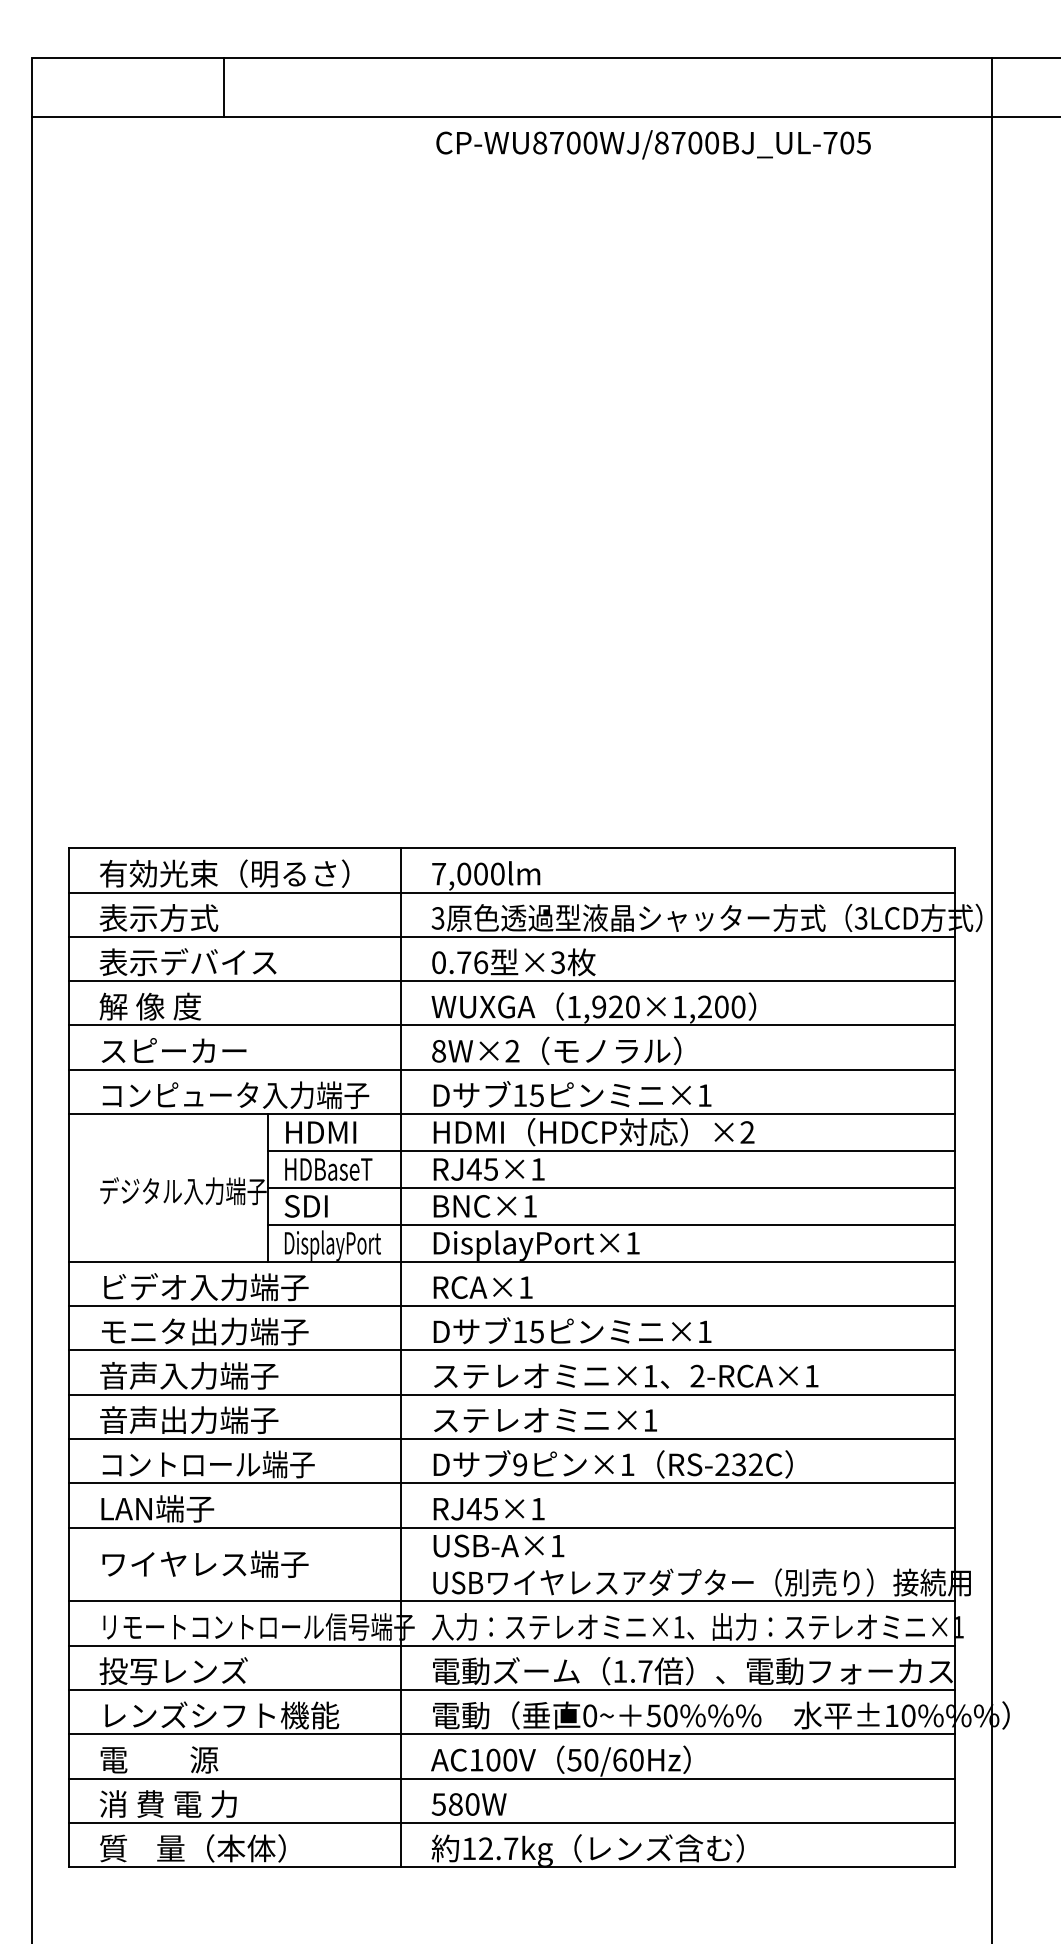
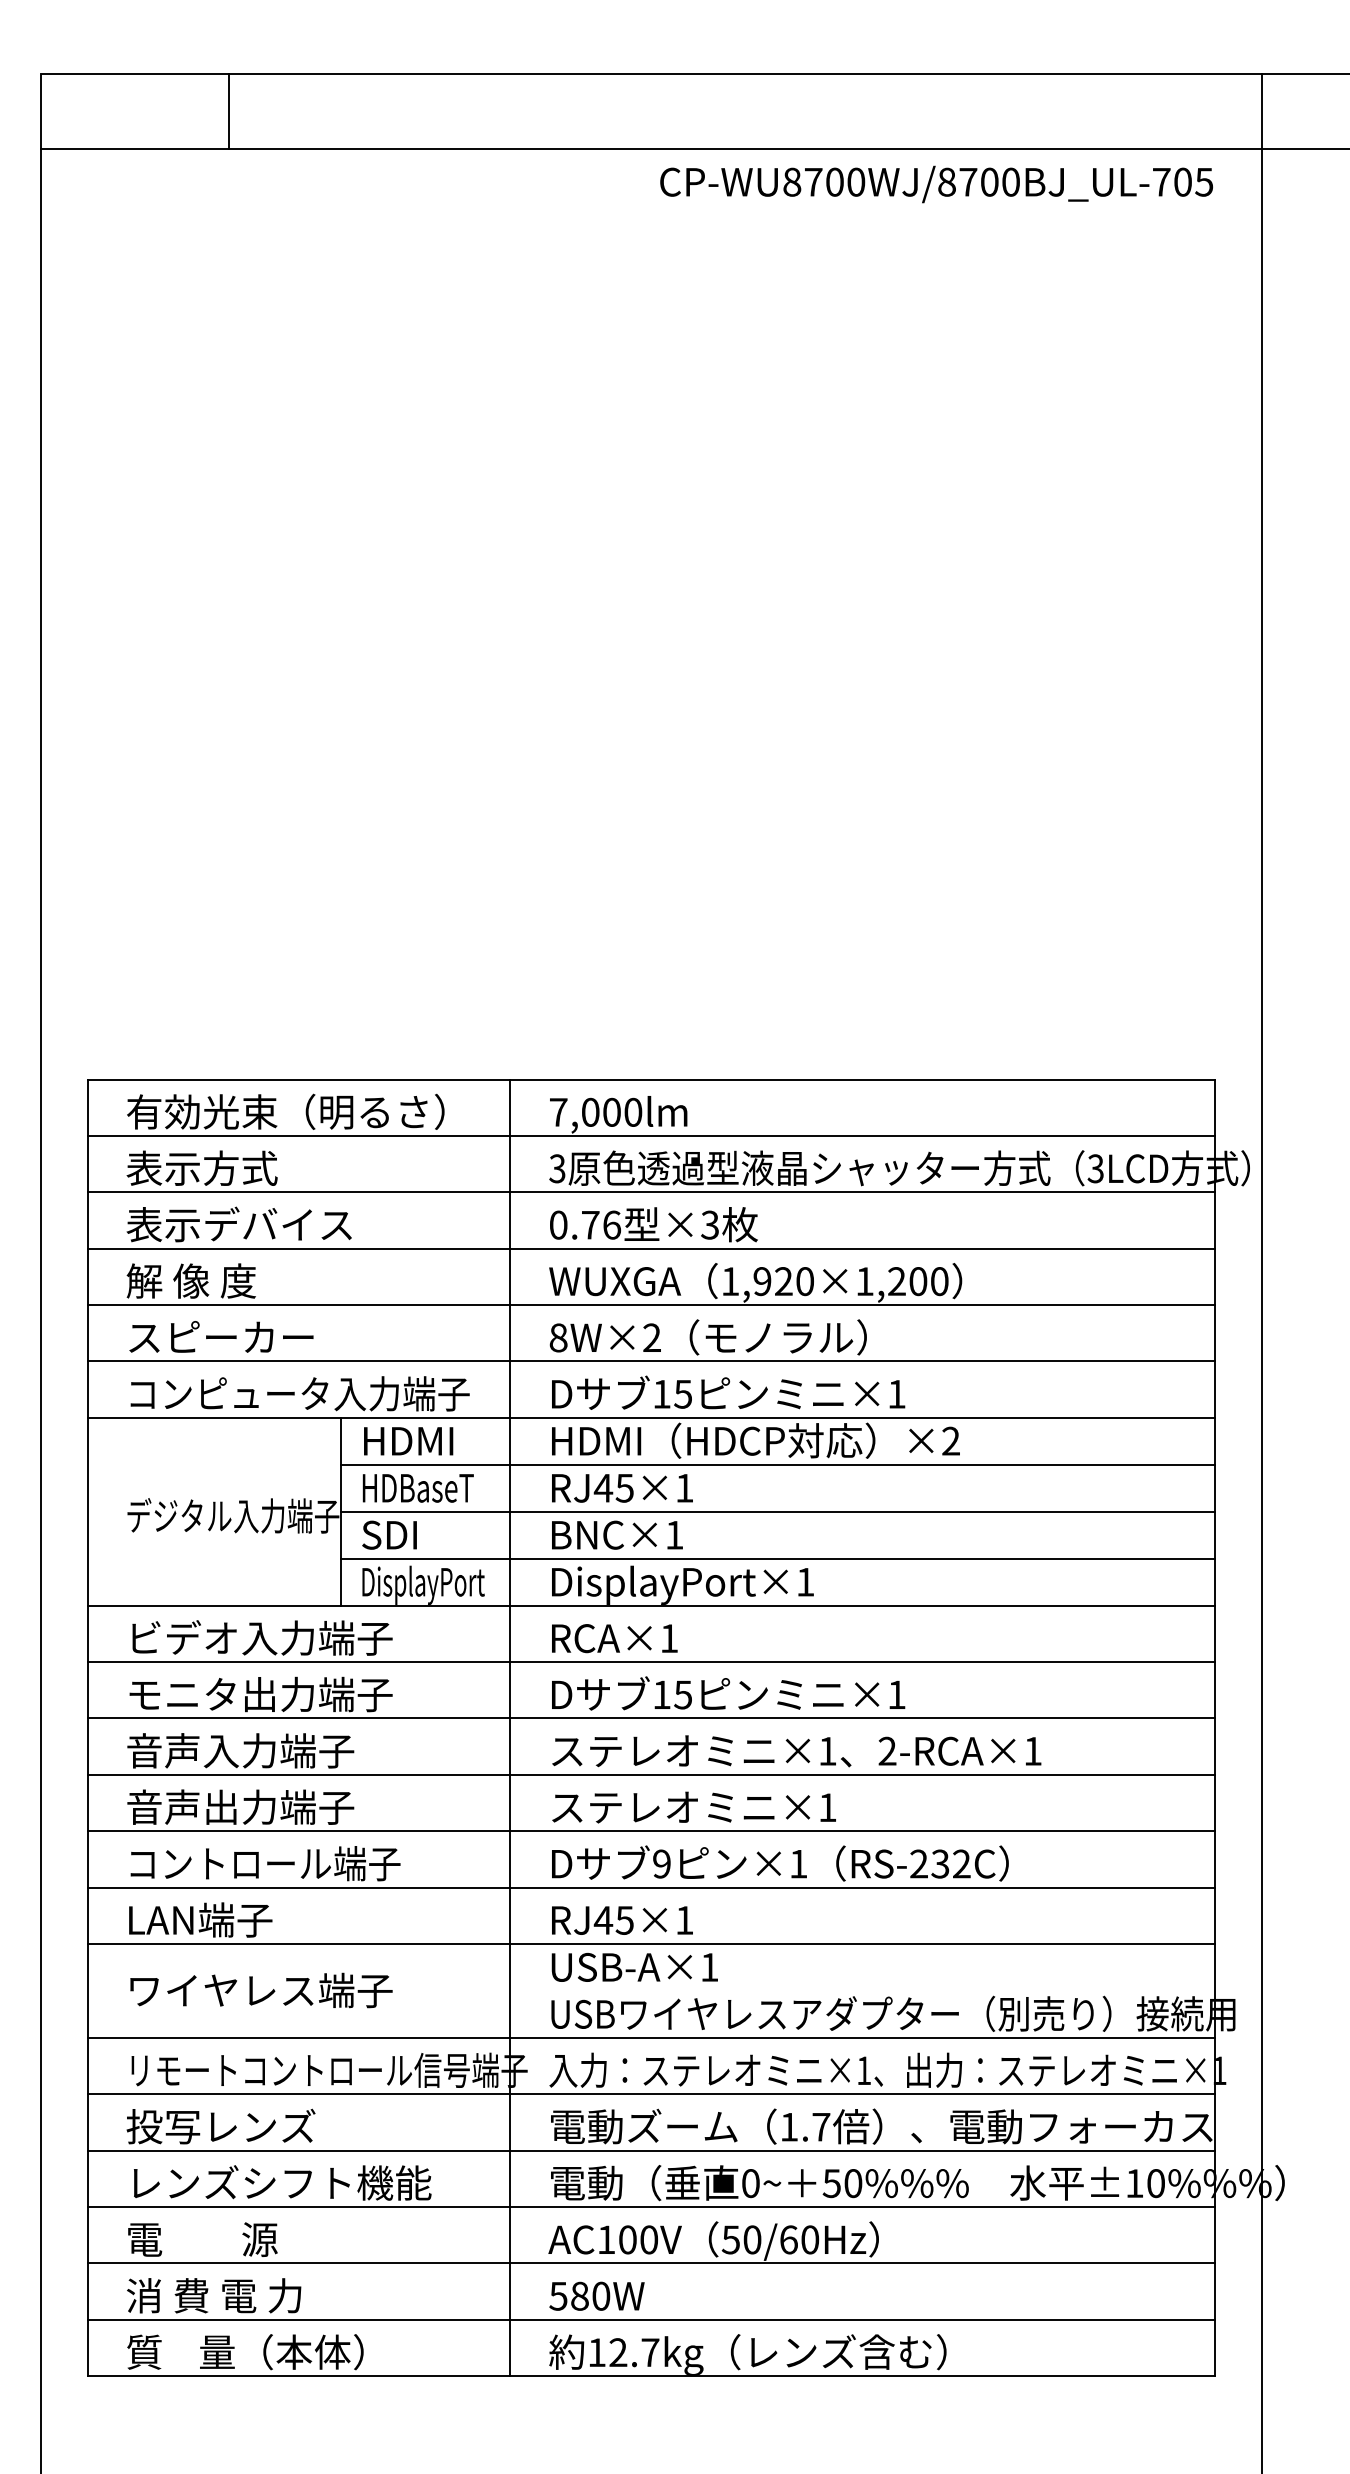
line: (224, 87) -> (228, 111), moved
text: (653, 144) -> (936, 184), moved

